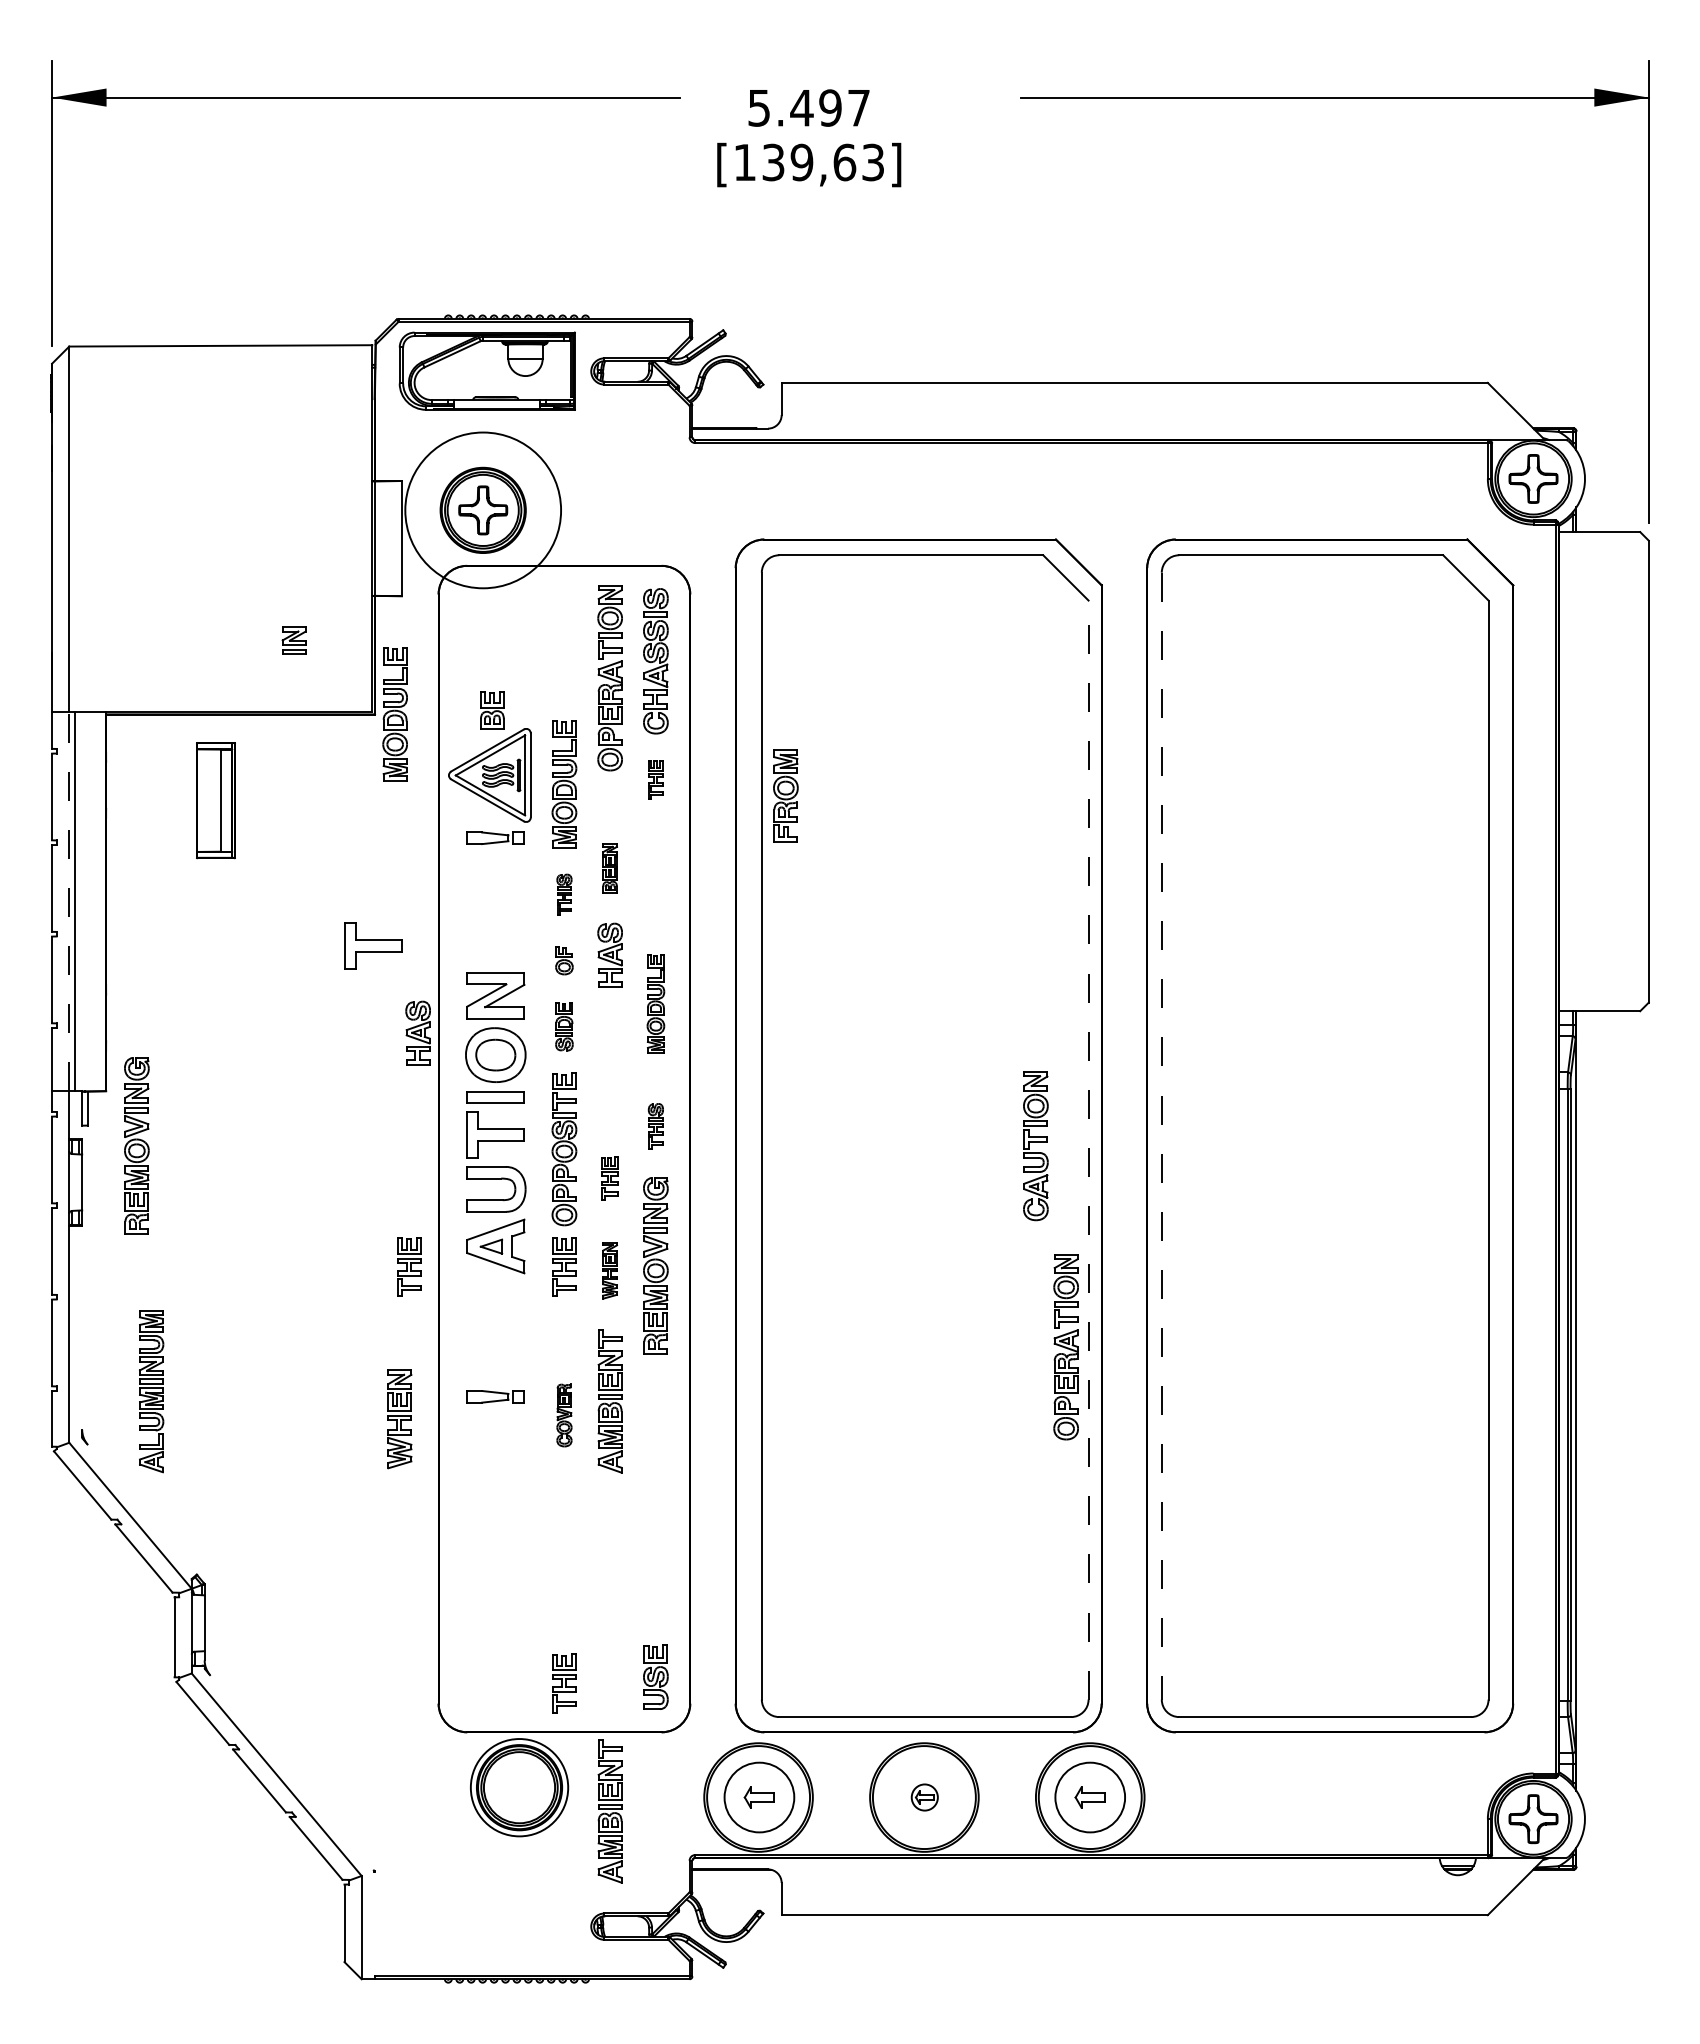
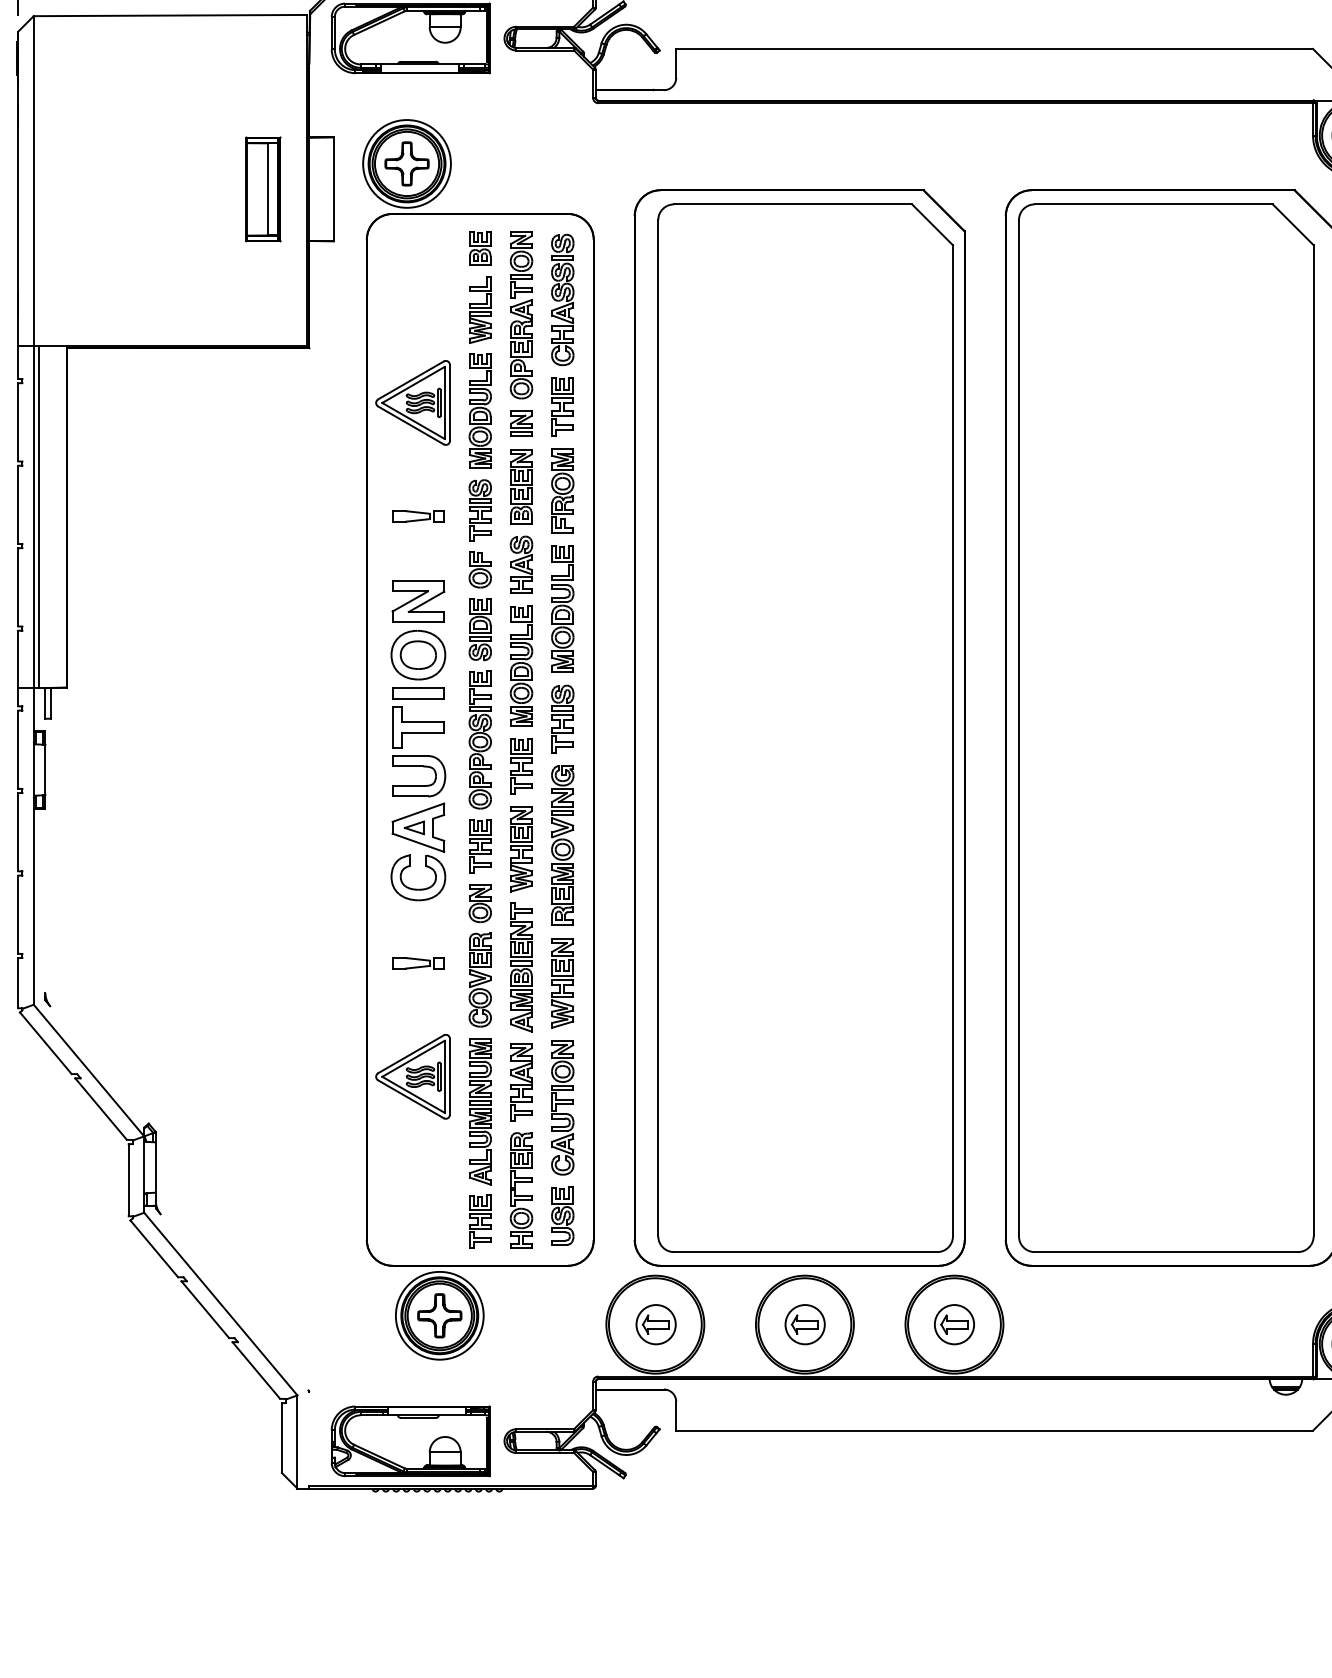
circle: (482, 510) -> (406, 164), size x0.62
part: (293, 640) -> (520, 423), moved
part: (564, 672) -> (480, 310), added
part: (492, 710) -> (480, 248), moved
part: (394, 714) -> (520, 666), moved
part: (655, 779) -> (562, 406), size x1.67
part: (785, 795) -> (562, 490), moved
part: (215, 800) -> (263, 189), moved
part: (495, 837) -> (418, 515), moved
part: (609, 868) -> (520, 486), size x1.67
part: (564, 894) -> (480, 510), size x1.67
line: (69, 901) -> (33, 516), dashed -> solid
part: (373, 945) -> (308, 556), removed
part: (564, 960) -> (480, 569), size x1.43
part: (655, 1003) -> (562, 608), size x1.43
part: (564, 1026) -> (480, 629), size x1.43
part: (417, 1032) -> (347, 634), removed
part: (655, 1126) -> (562, 719), size x1.67
line: (1161, 1136) -> (1018, 728), dashed -> solid
part: (136, 1145) -> (94, 736), removed
part: (1035, 1146) -> (562, 1108), moved
line: (1088, 1150) -> (952, 741), dashed -> solid
part: (610, 1178) -> (521, 766), size x1.43
part: (409, 1266) -> (340, 845), removed
part: (609, 1270) -> (520, 849), size x1.67
part: (495, 1314) -> (418, 889), added
part: (564, 1330) -> (480, 903), added
part: (1065, 1347) -> (932, 918), removed
part: (151, 1391) -> (480, 1111), moved
part: (564, 1415) -> (480, 980), size x1.67
part: (399, 1419) -> (562, 983), moved
part: (489, 1522) -> (412, 1076), added
part: (609, 1528) -> (520, 1082), added
part: (609, 1648) -> (520, 1190), added
part: (519, 1787) -> (439, 1315), added
circle: (759, 1797) -> (656, 1324), size x0.62
part: (924, 1797) -> (805, 1324), size x1.67
circle: (1090, 1797) -> (954, 1324), size x0.62
part: (609, 1811) -> (520, 1337), removed
part: (486, 1926) -> (410, 1440), added

